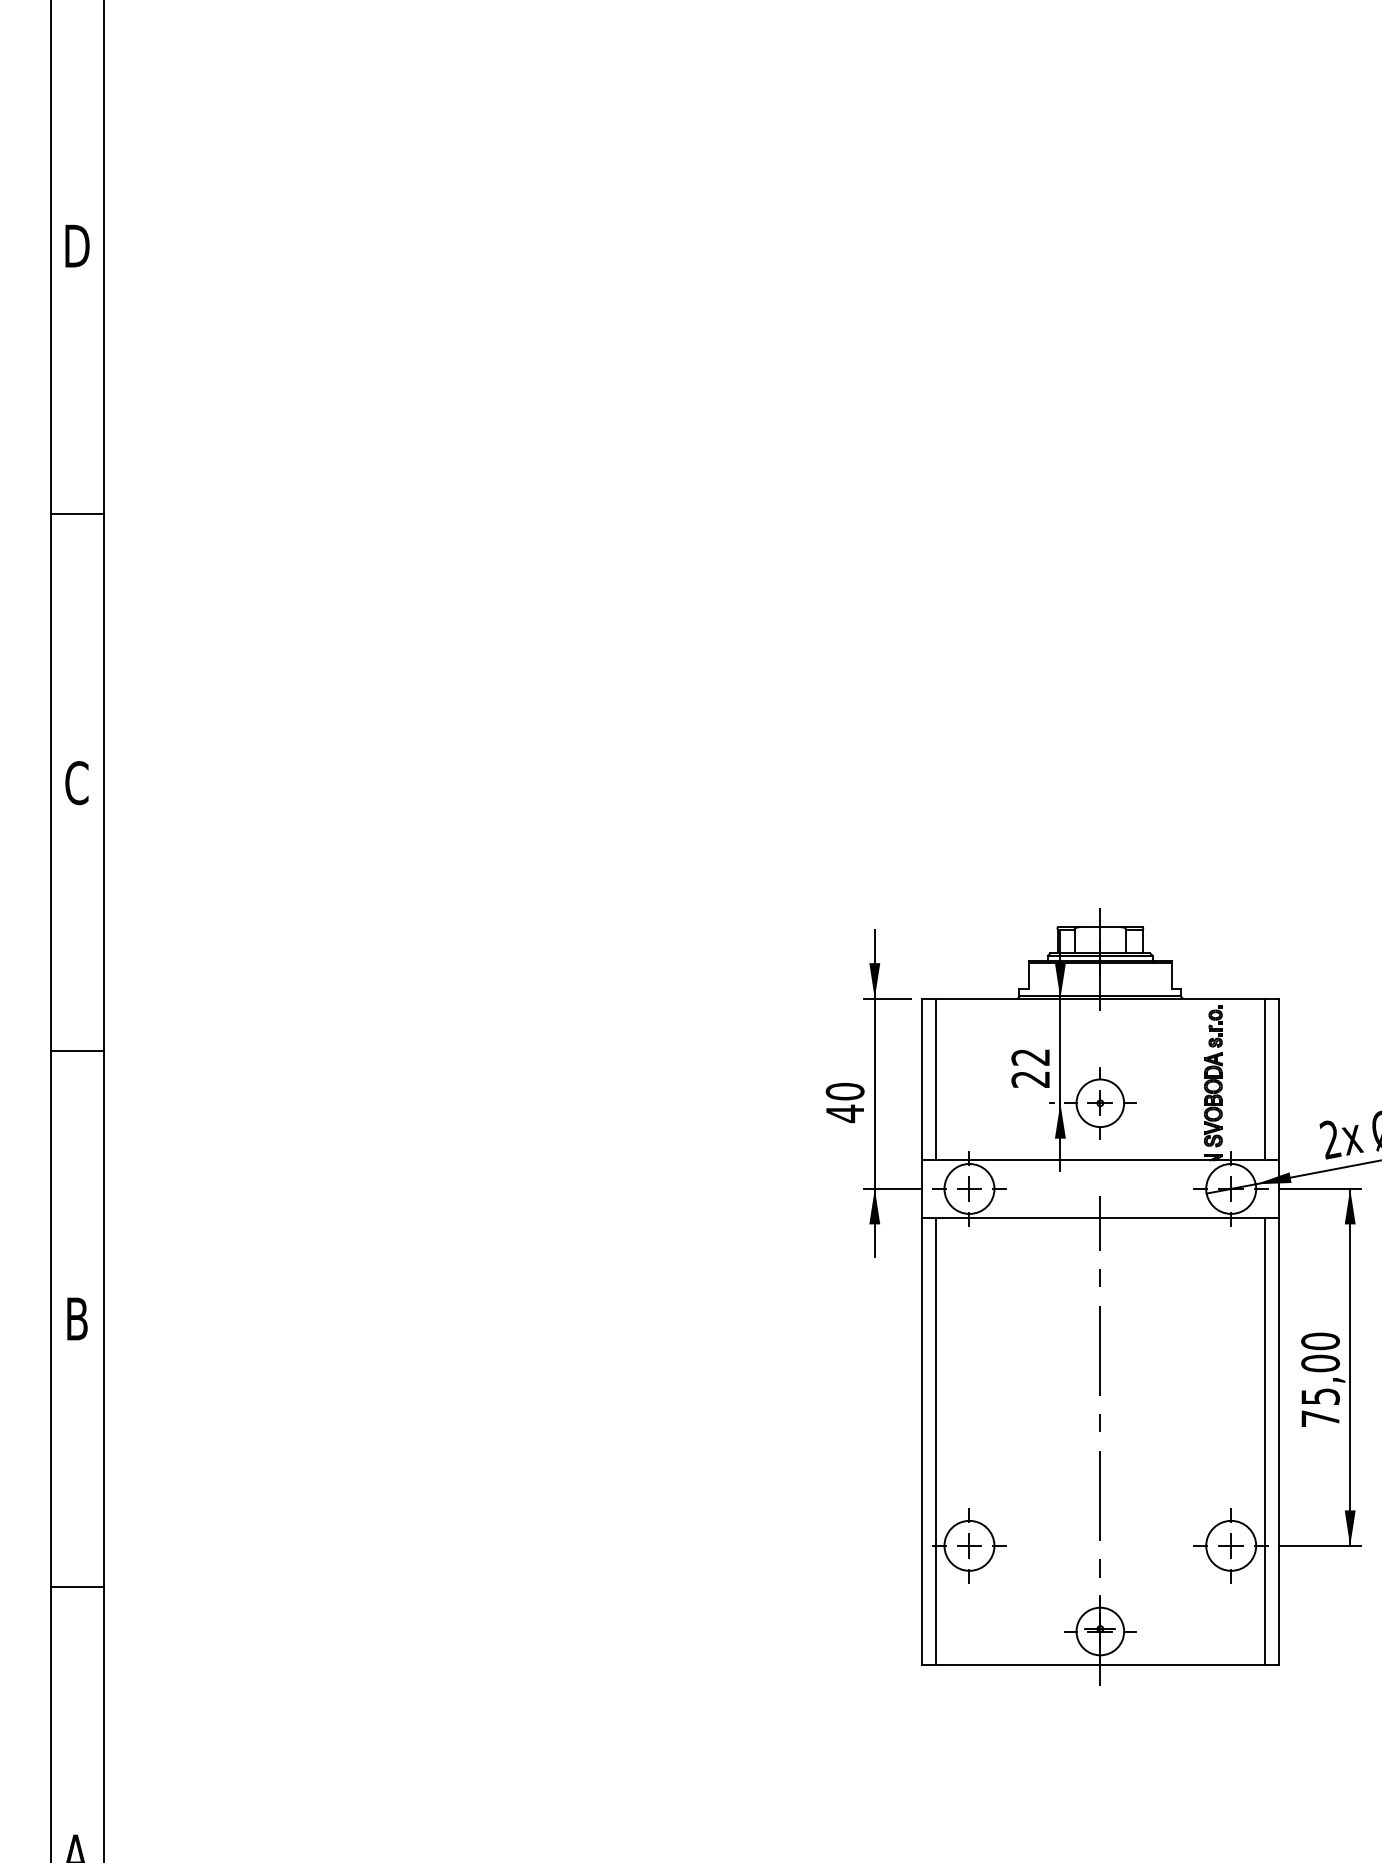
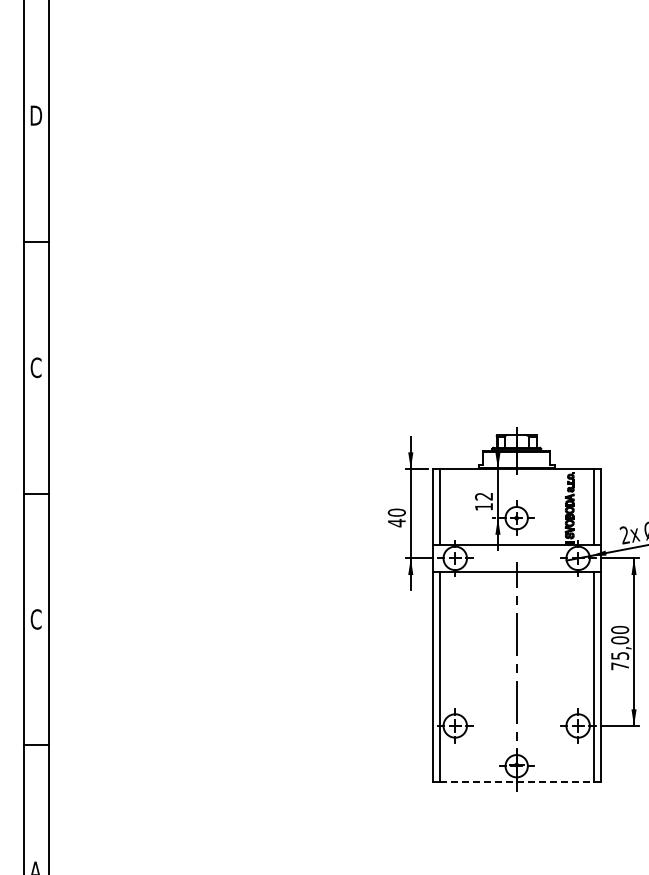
text: (1029, 1078) -> (483, 506), 22 -> 12
text: (75, 1319) -> (35, 619), B -> C
line: (1102, 1664) -> (517, 781), solid -> dashed

